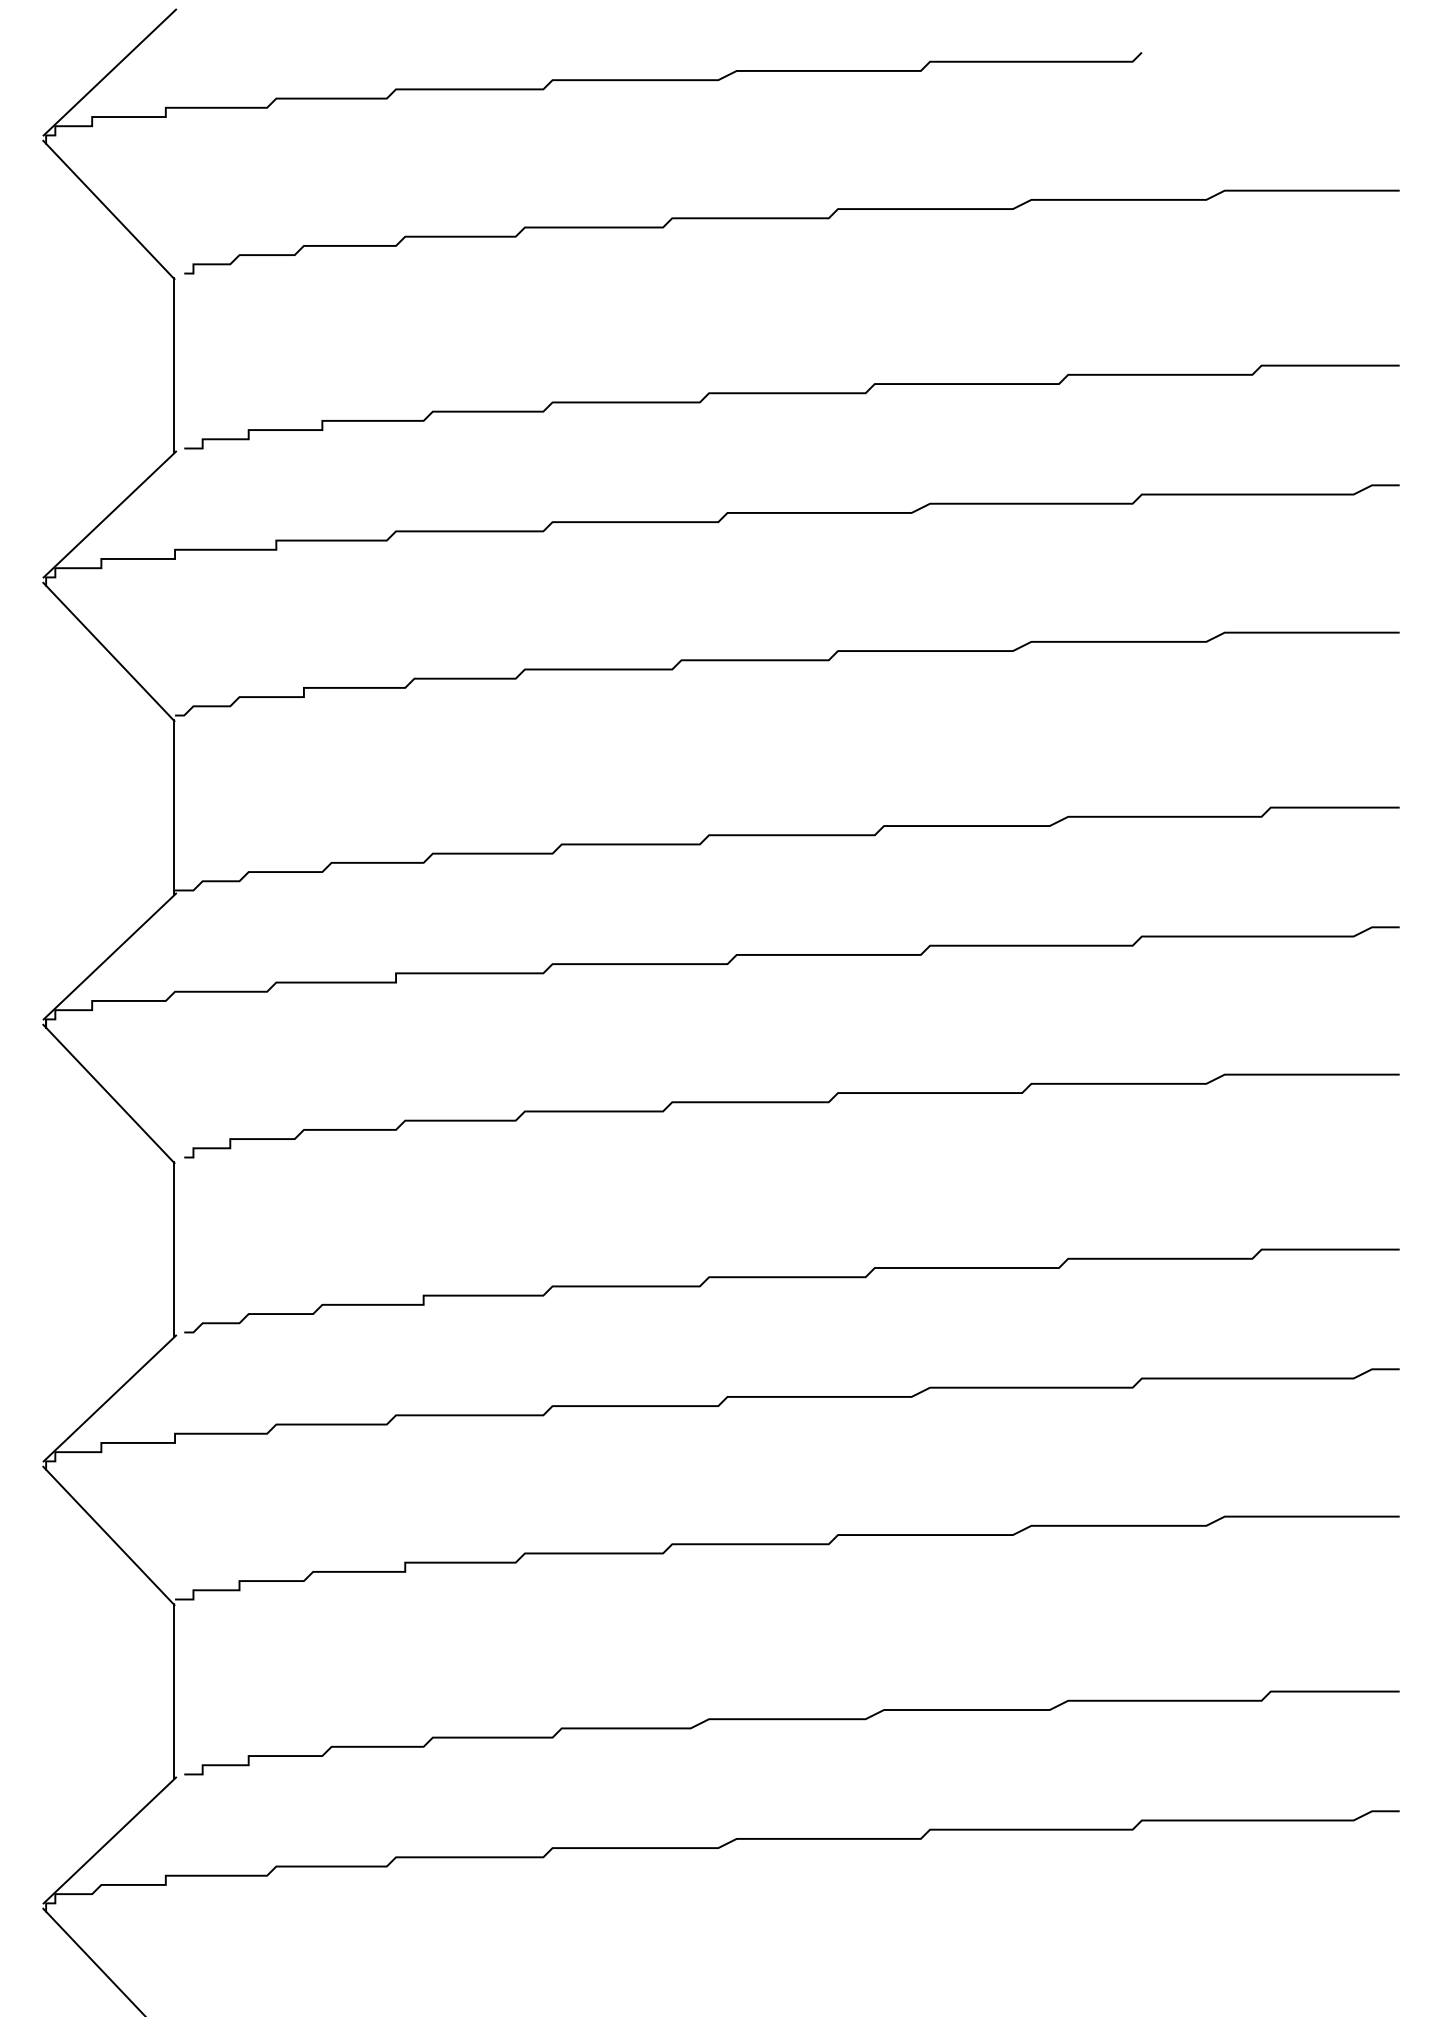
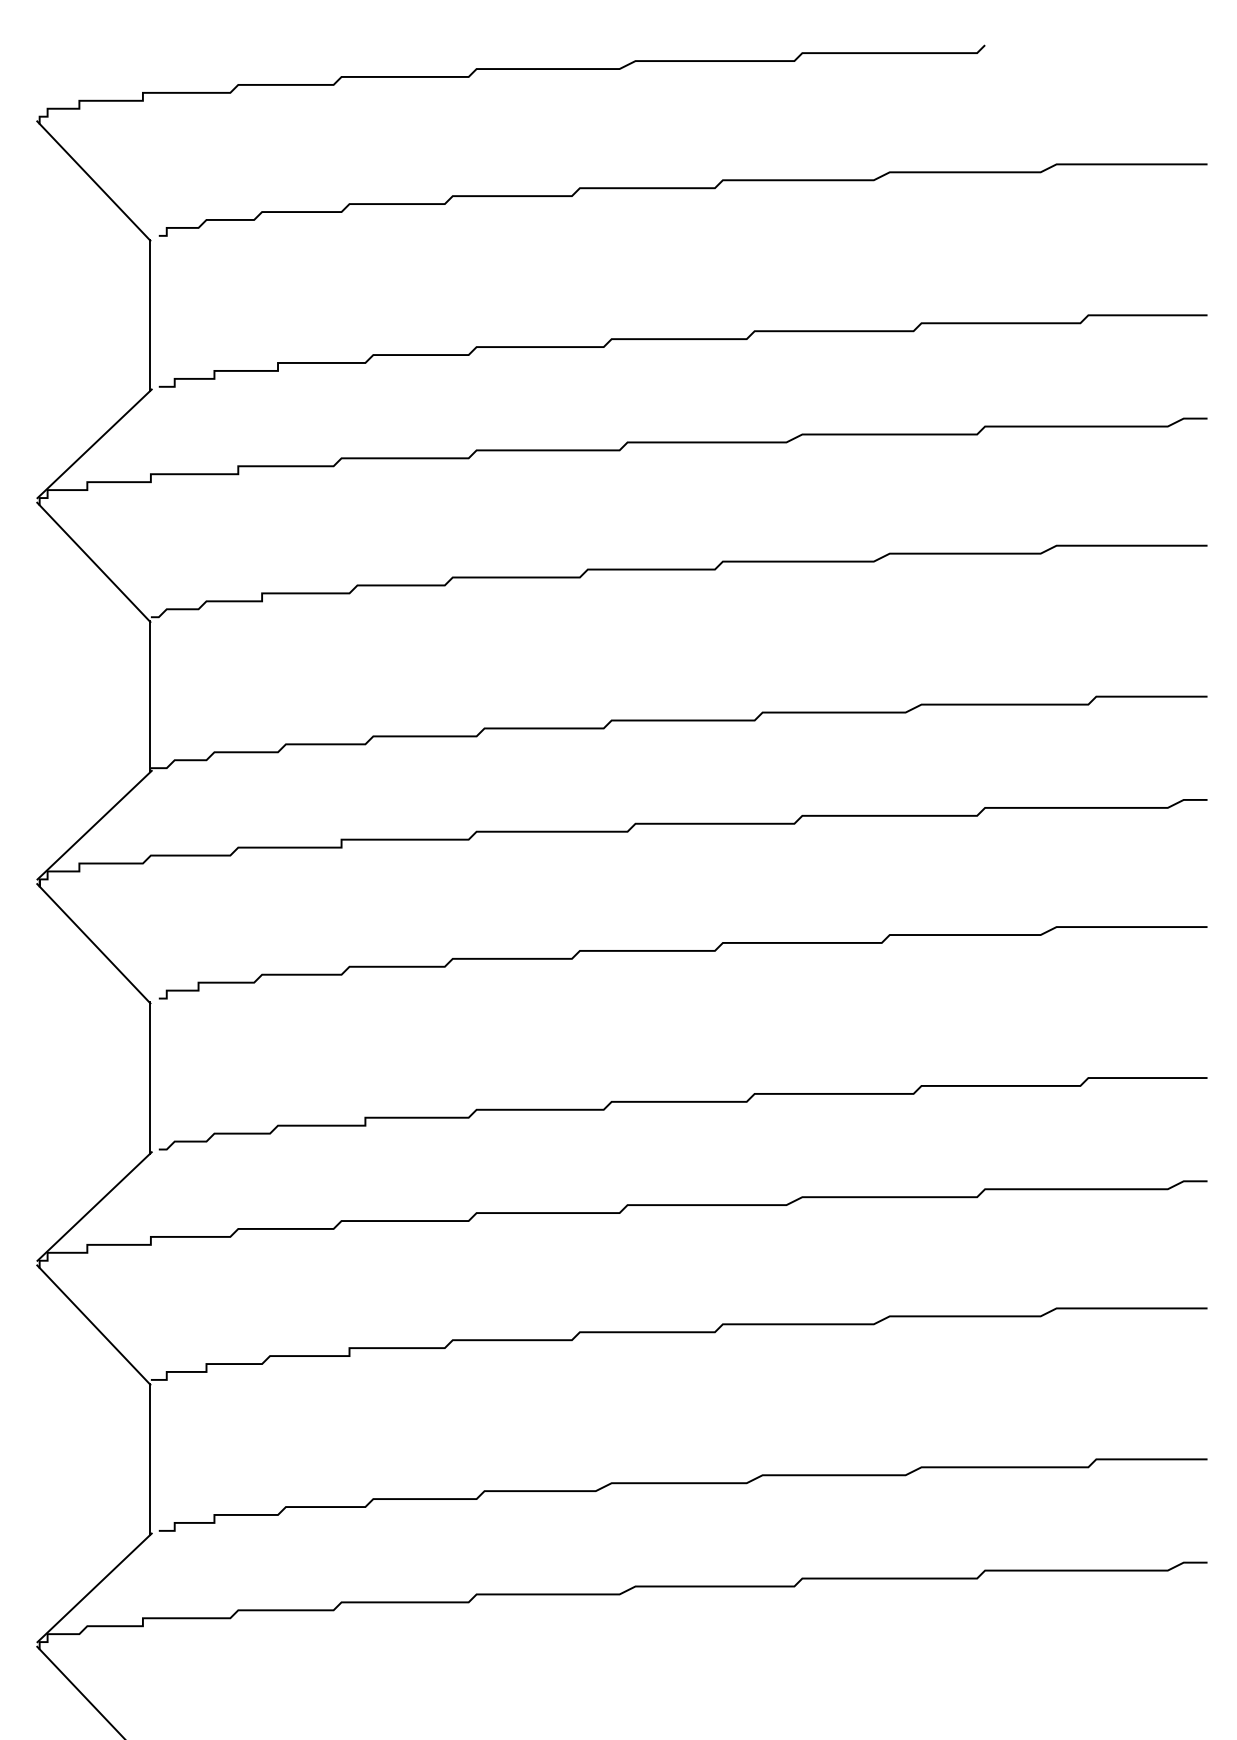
line: (109, 72) -> (94, 62), removed

